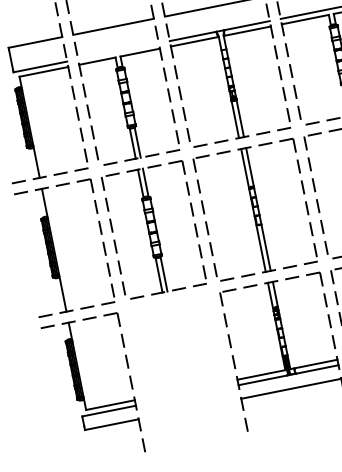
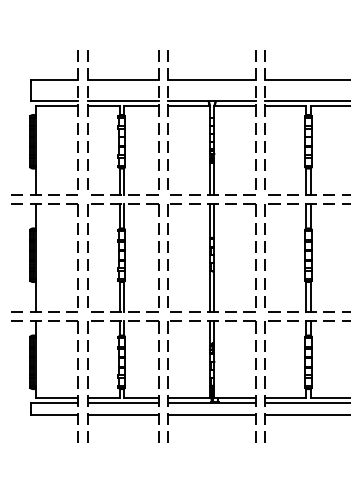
line: (117, 51) -> (122, 101), added
part: (182, 371) -> (123, 381), added

